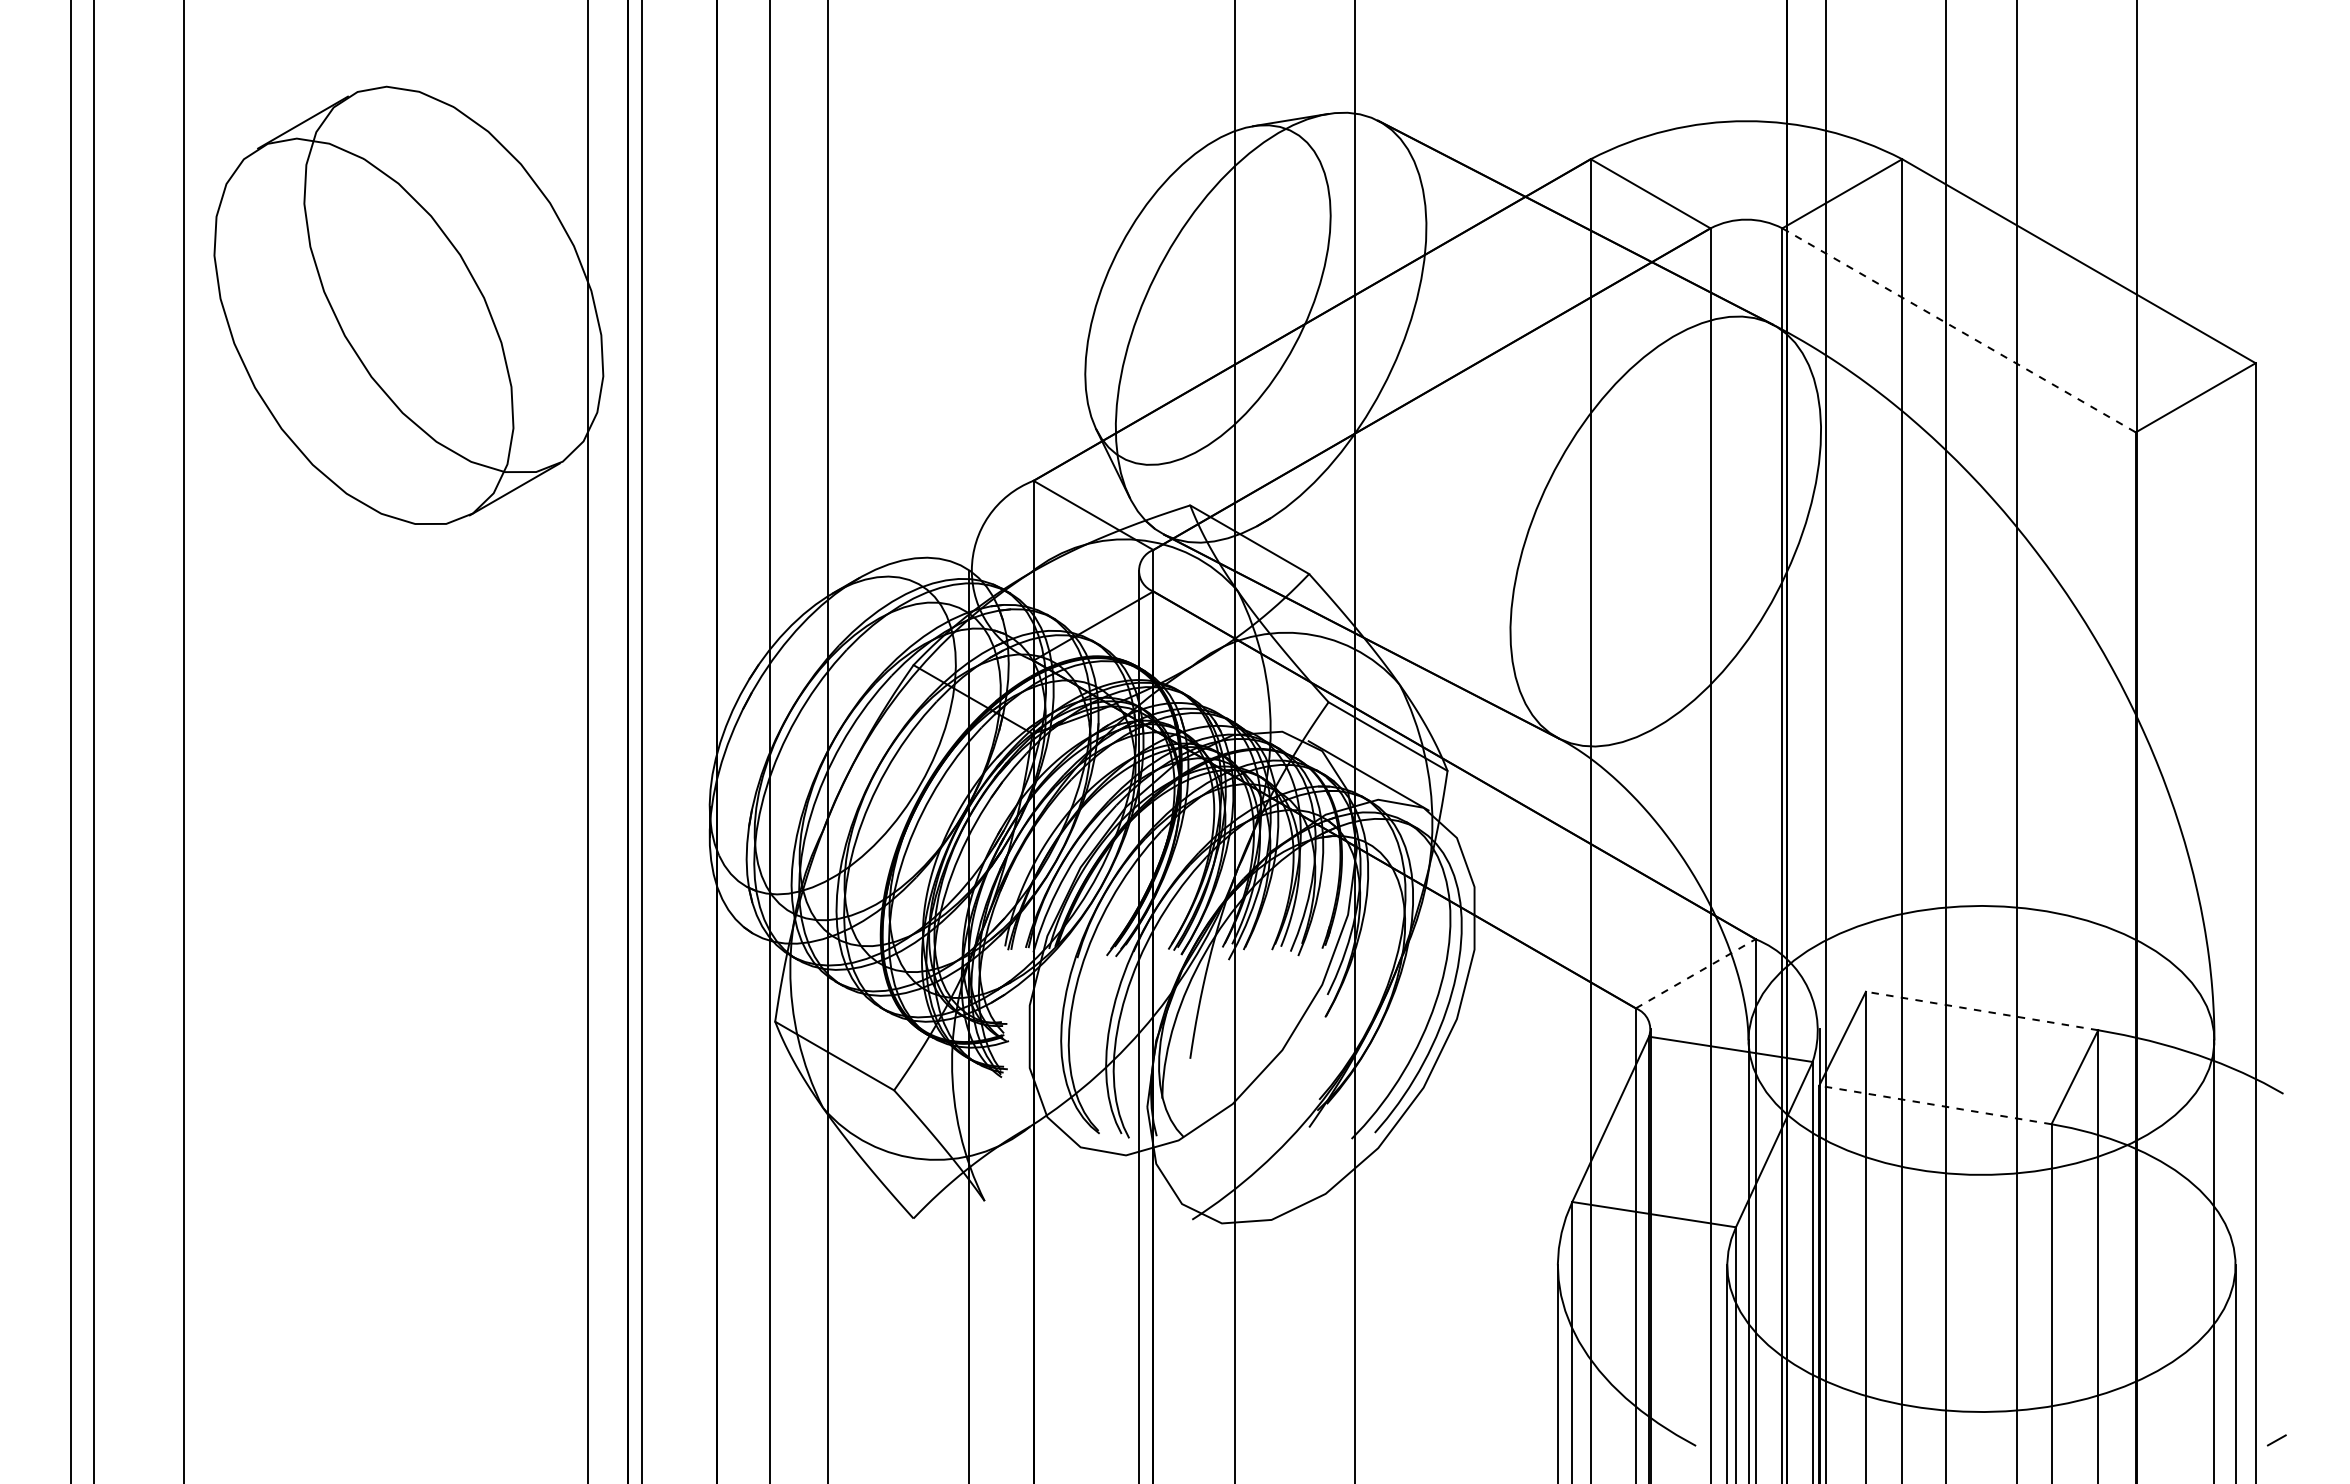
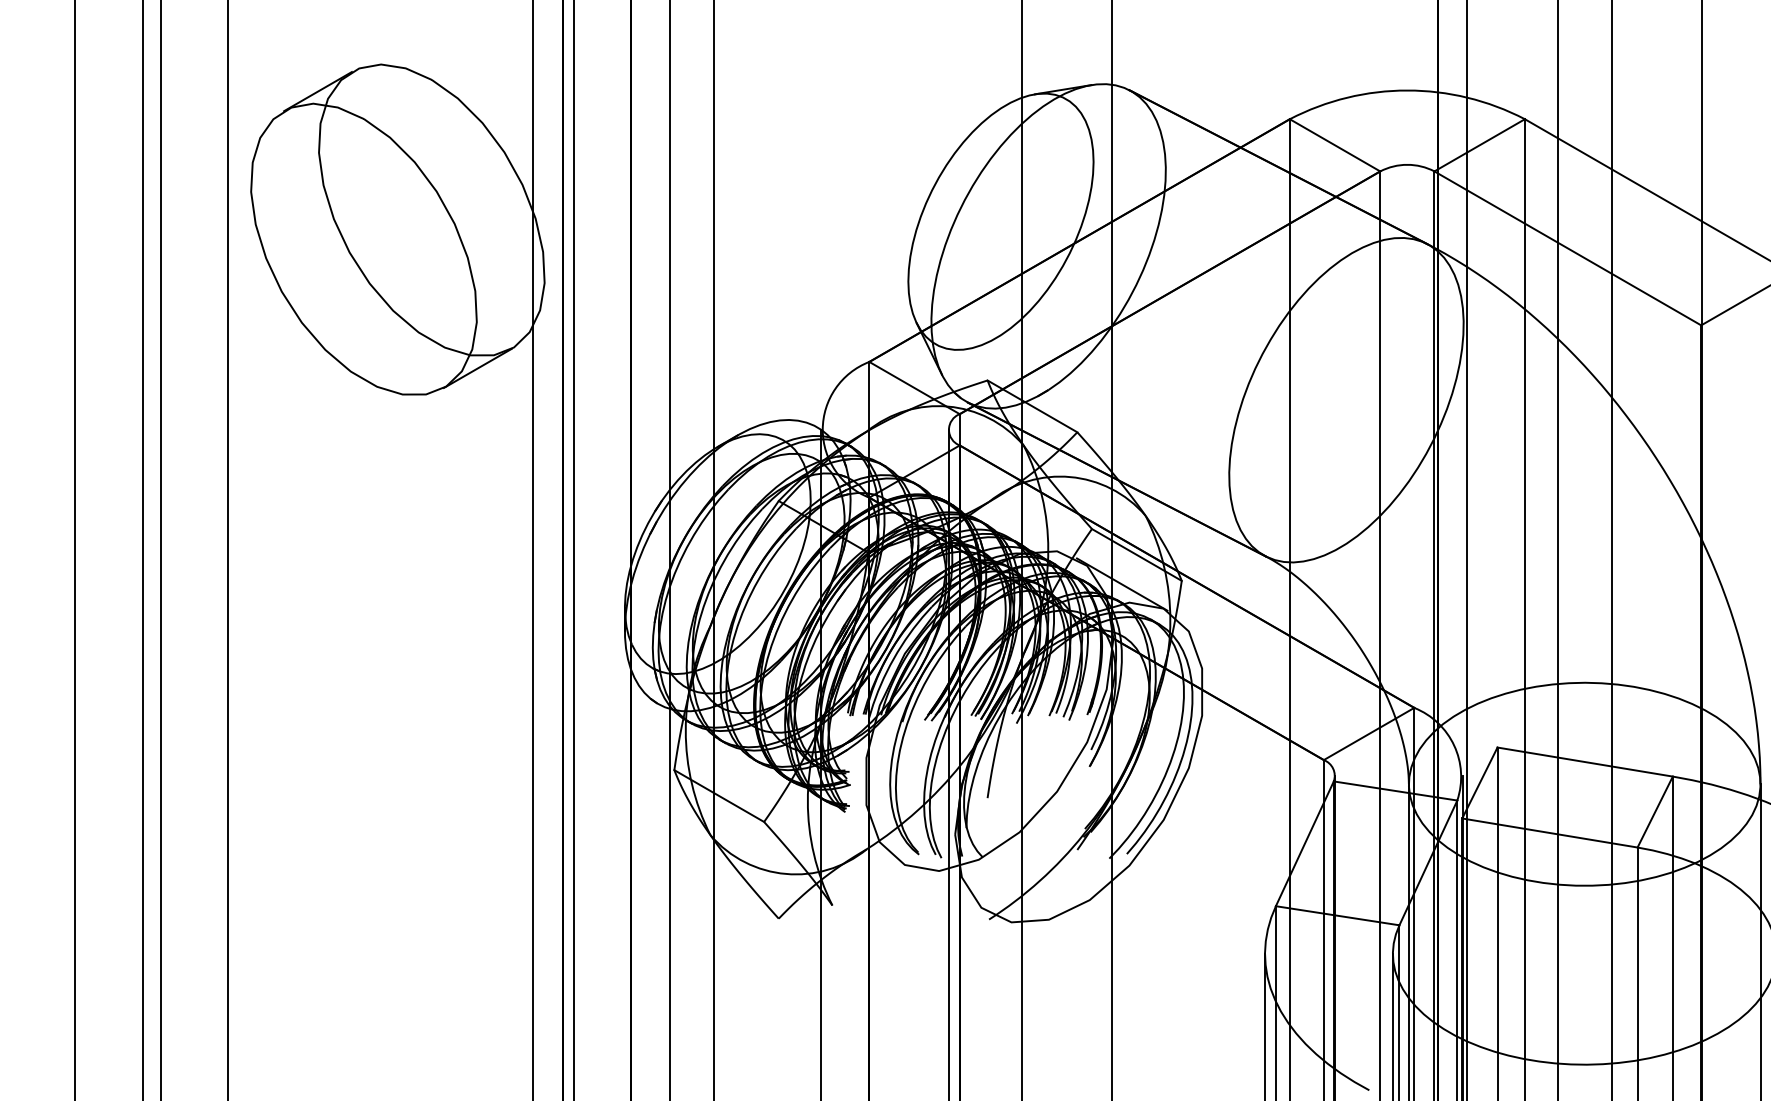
line: (1959, 330) -> (1568, 248), dashed -> solid
line: (1696, 973) -> (1369, 733), dashed -> solid
line: (1982, 1011) -> (1585, 762), dashed -> solid
line: (1935, 1105) -> (1550, 833), dashed -> solid

